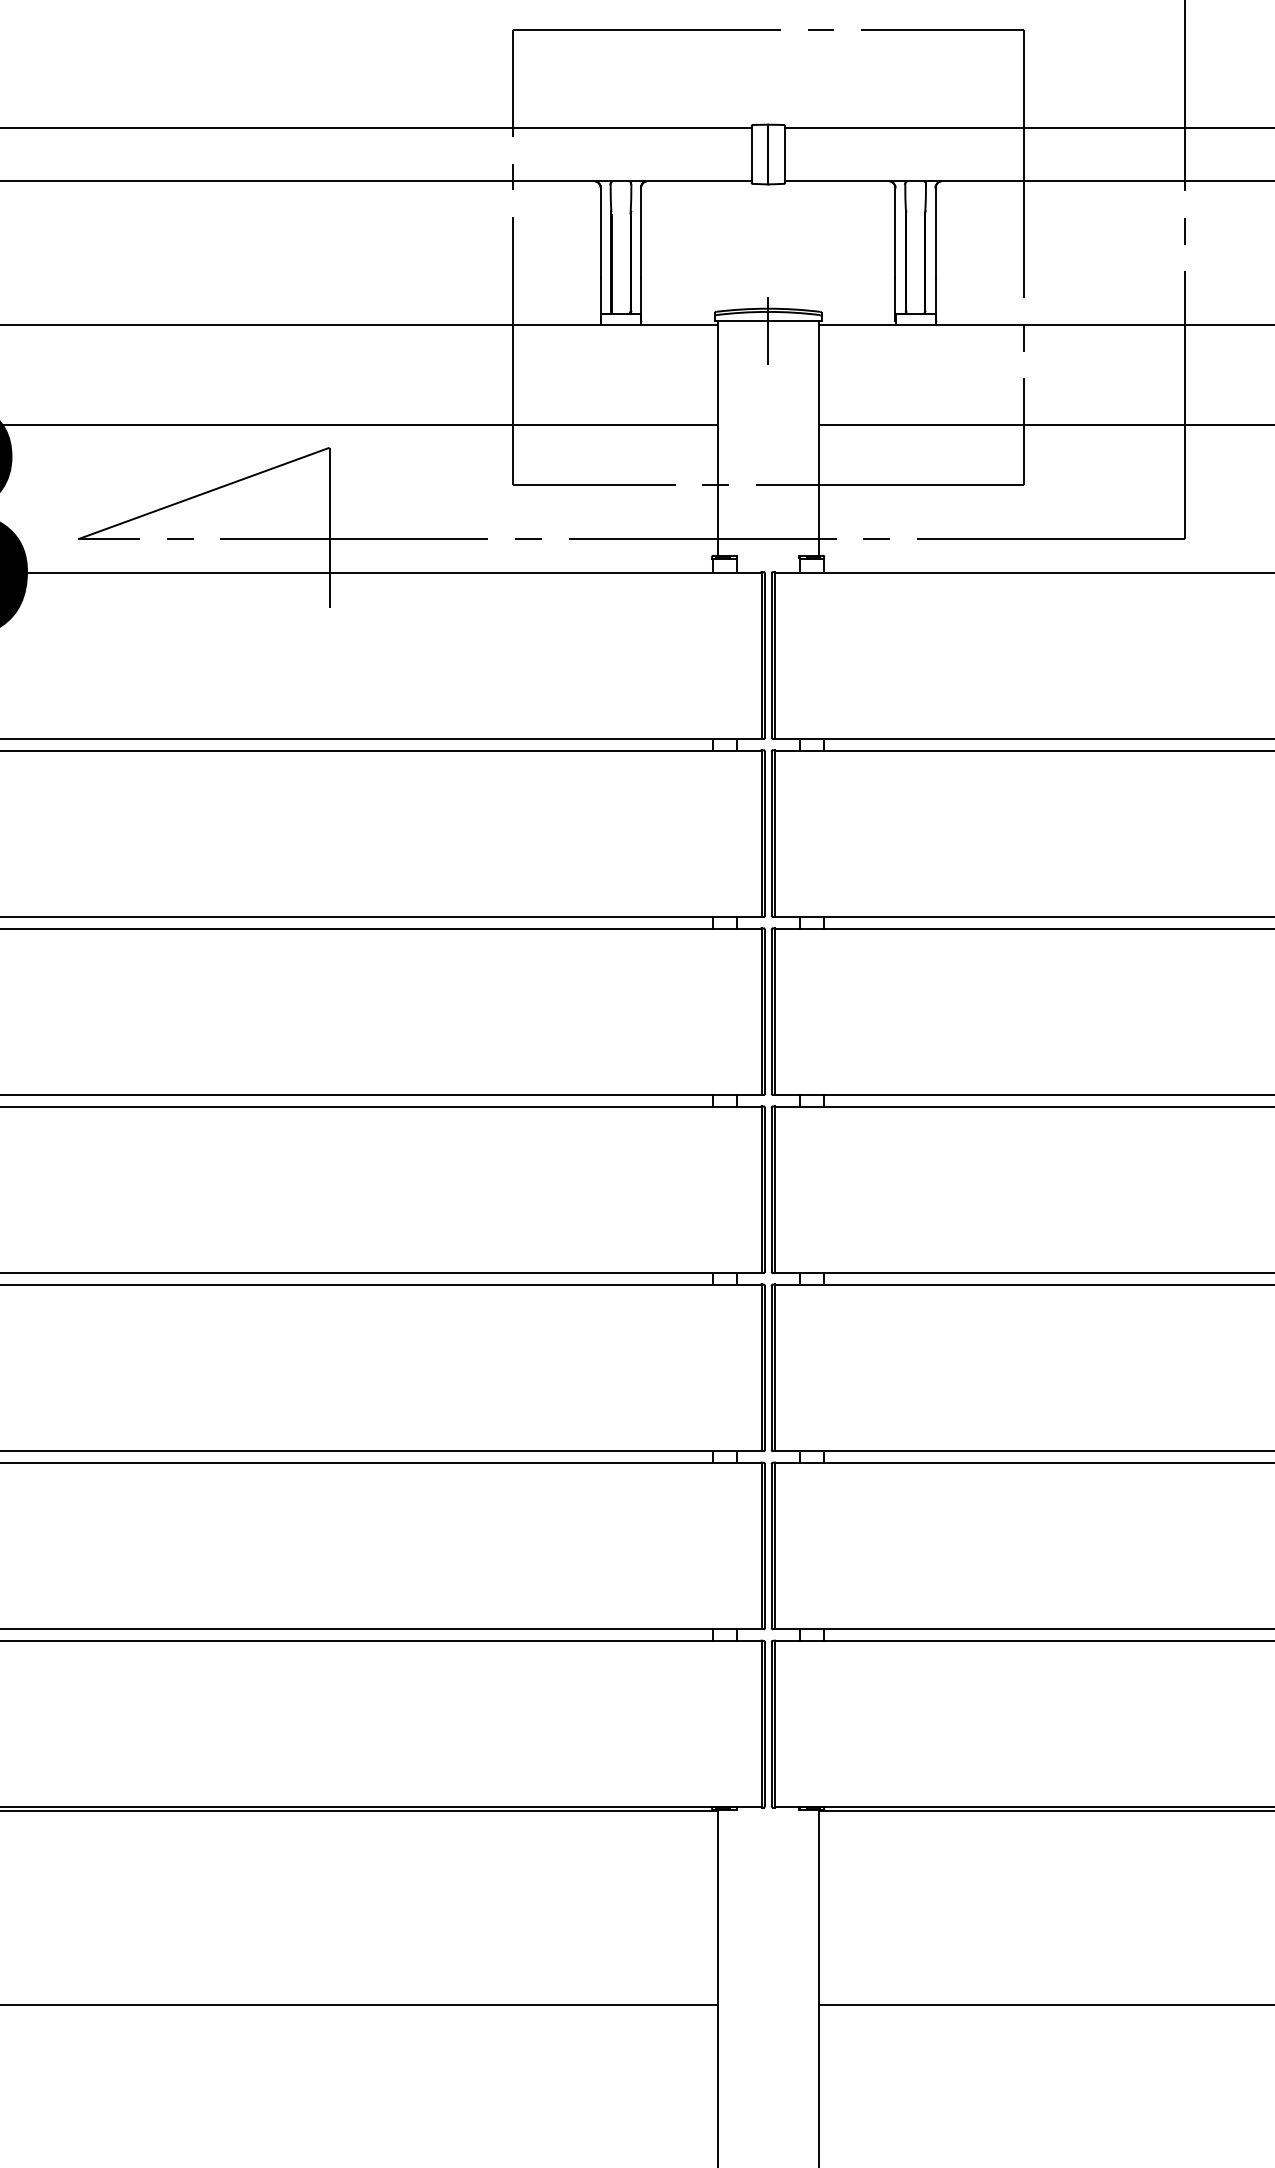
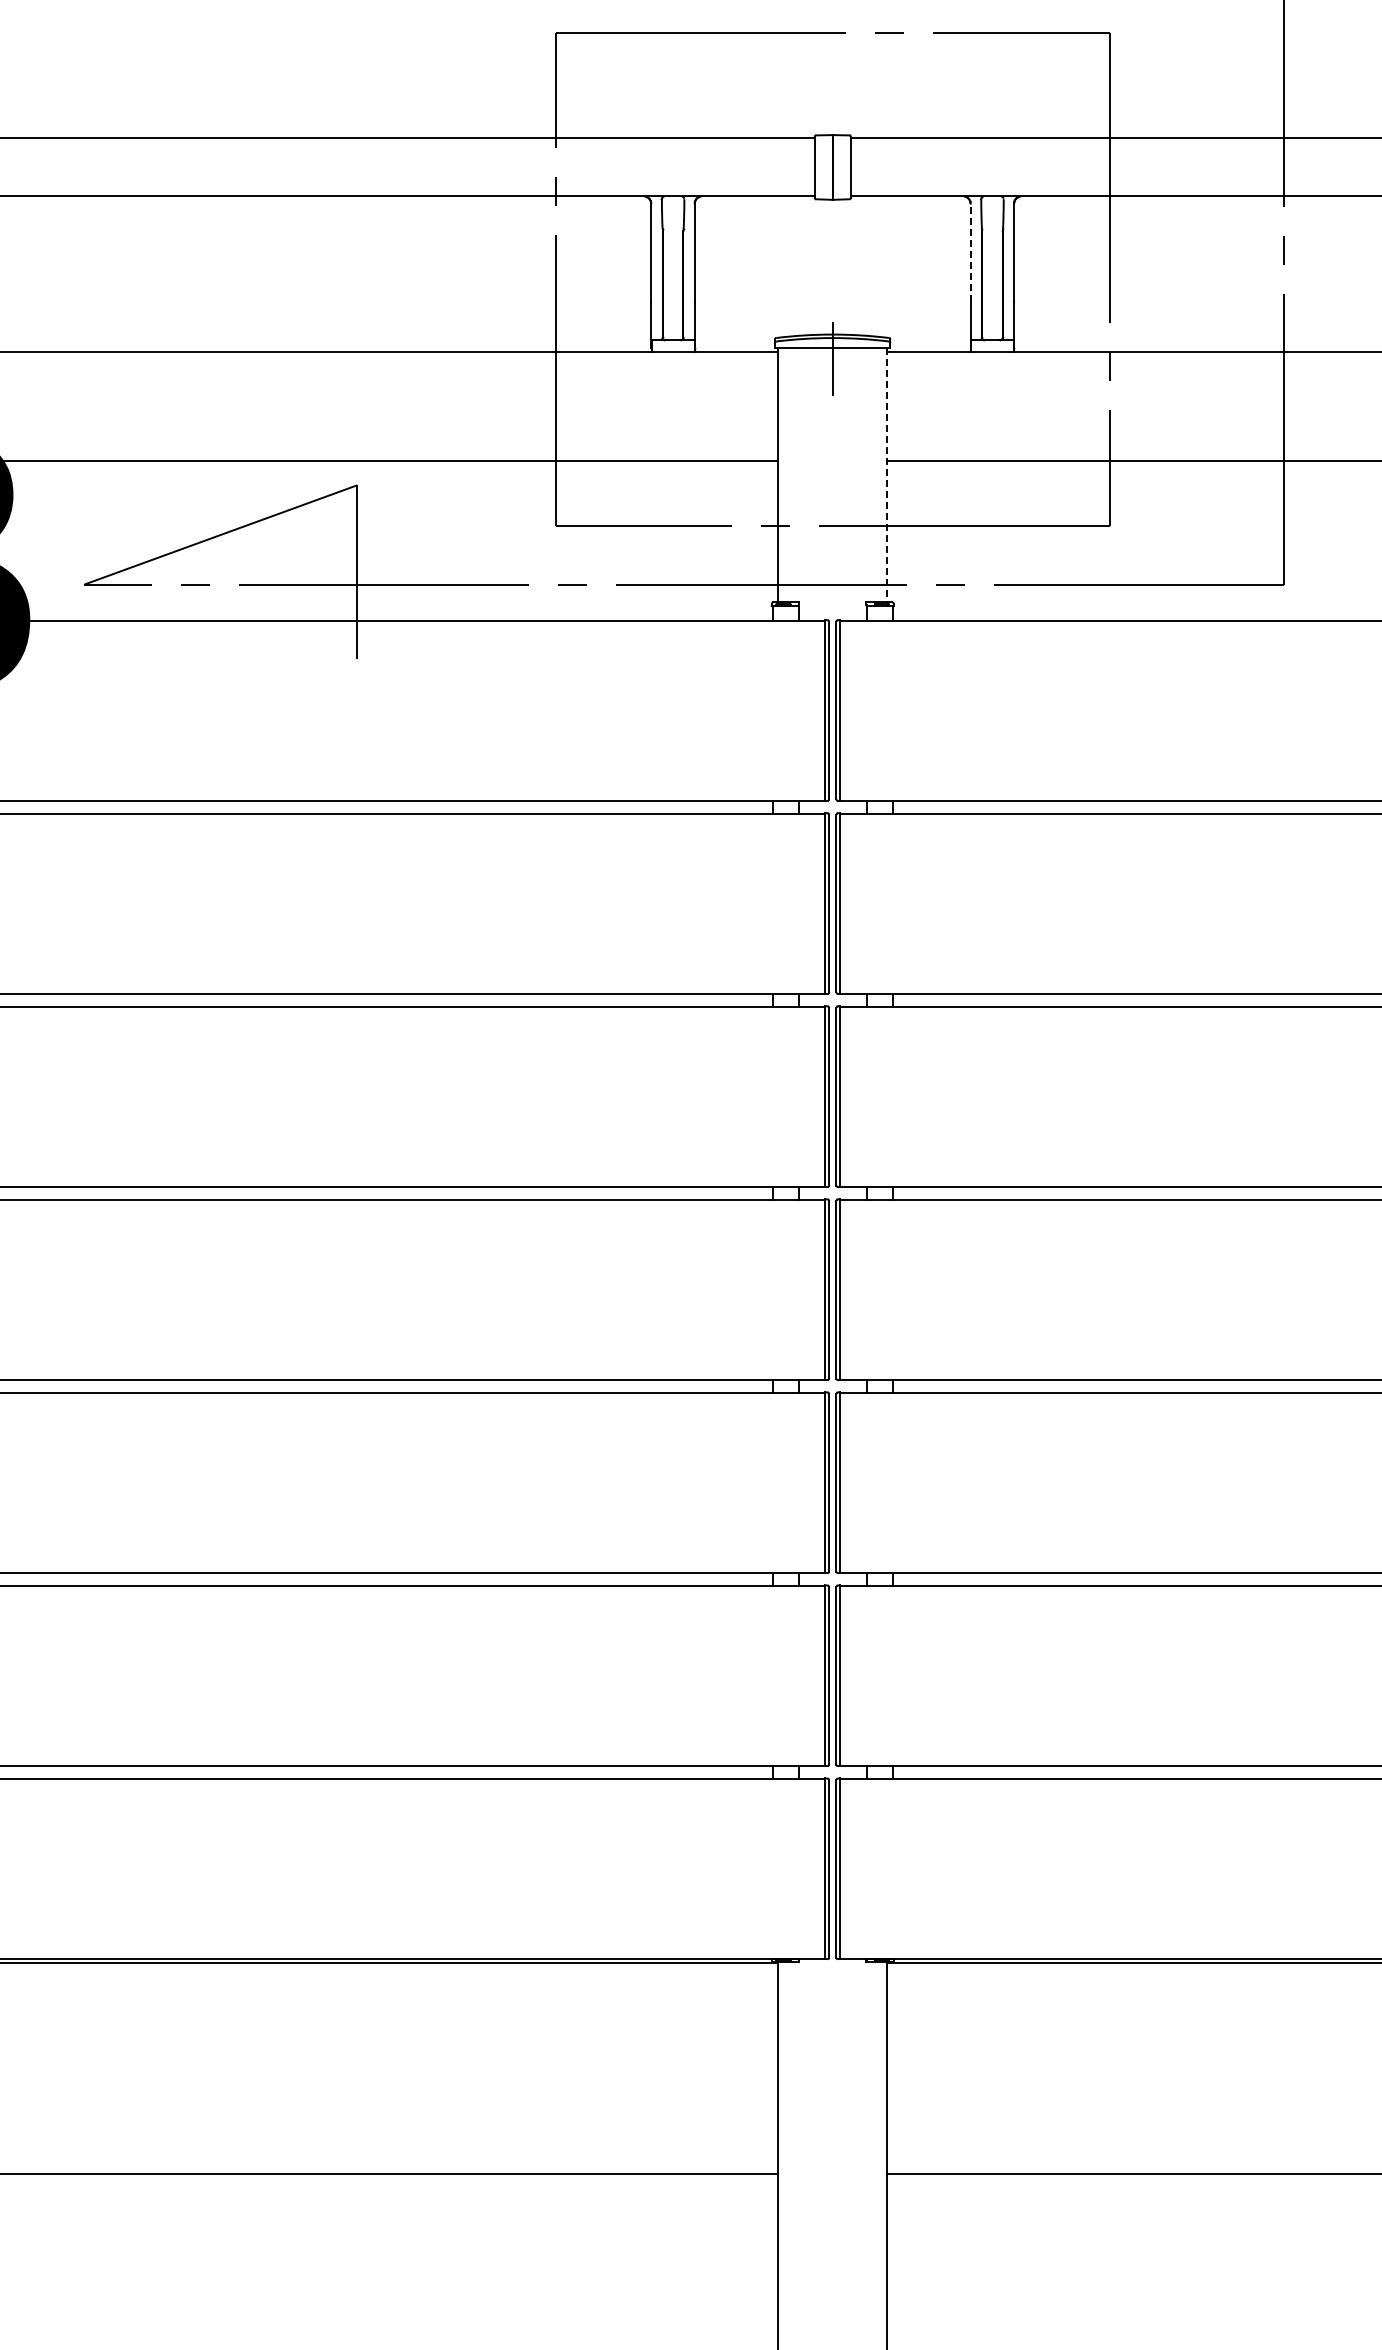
line: (895, 232) -> (970, 252), solid -> dashed
line: (818, 438) -> (887, 475), solid -> dashed

